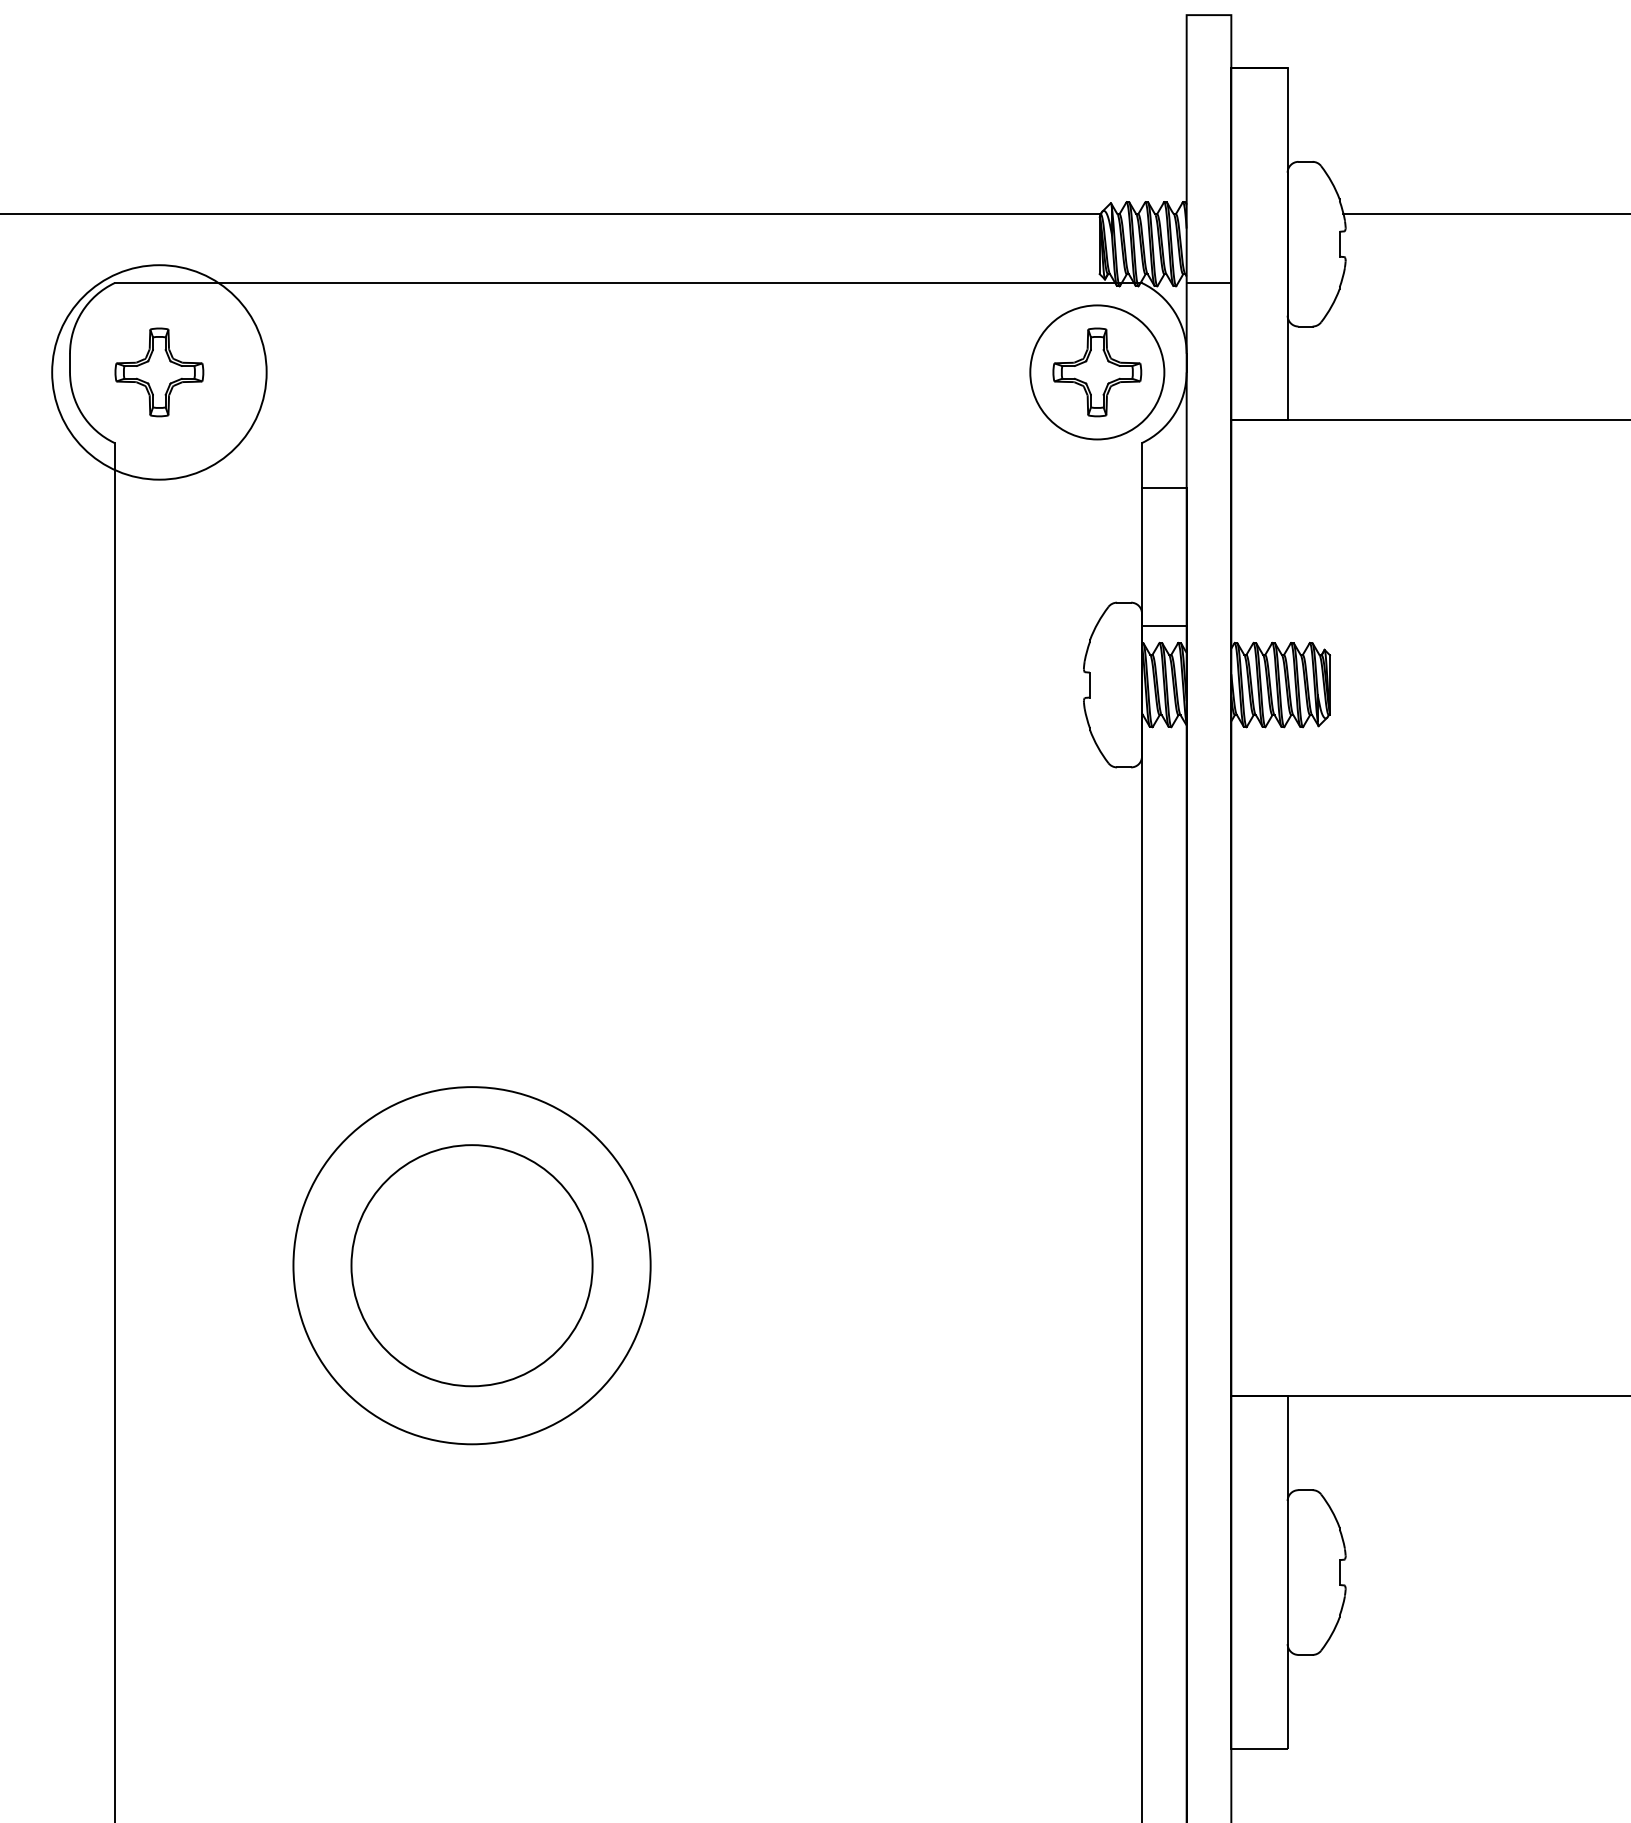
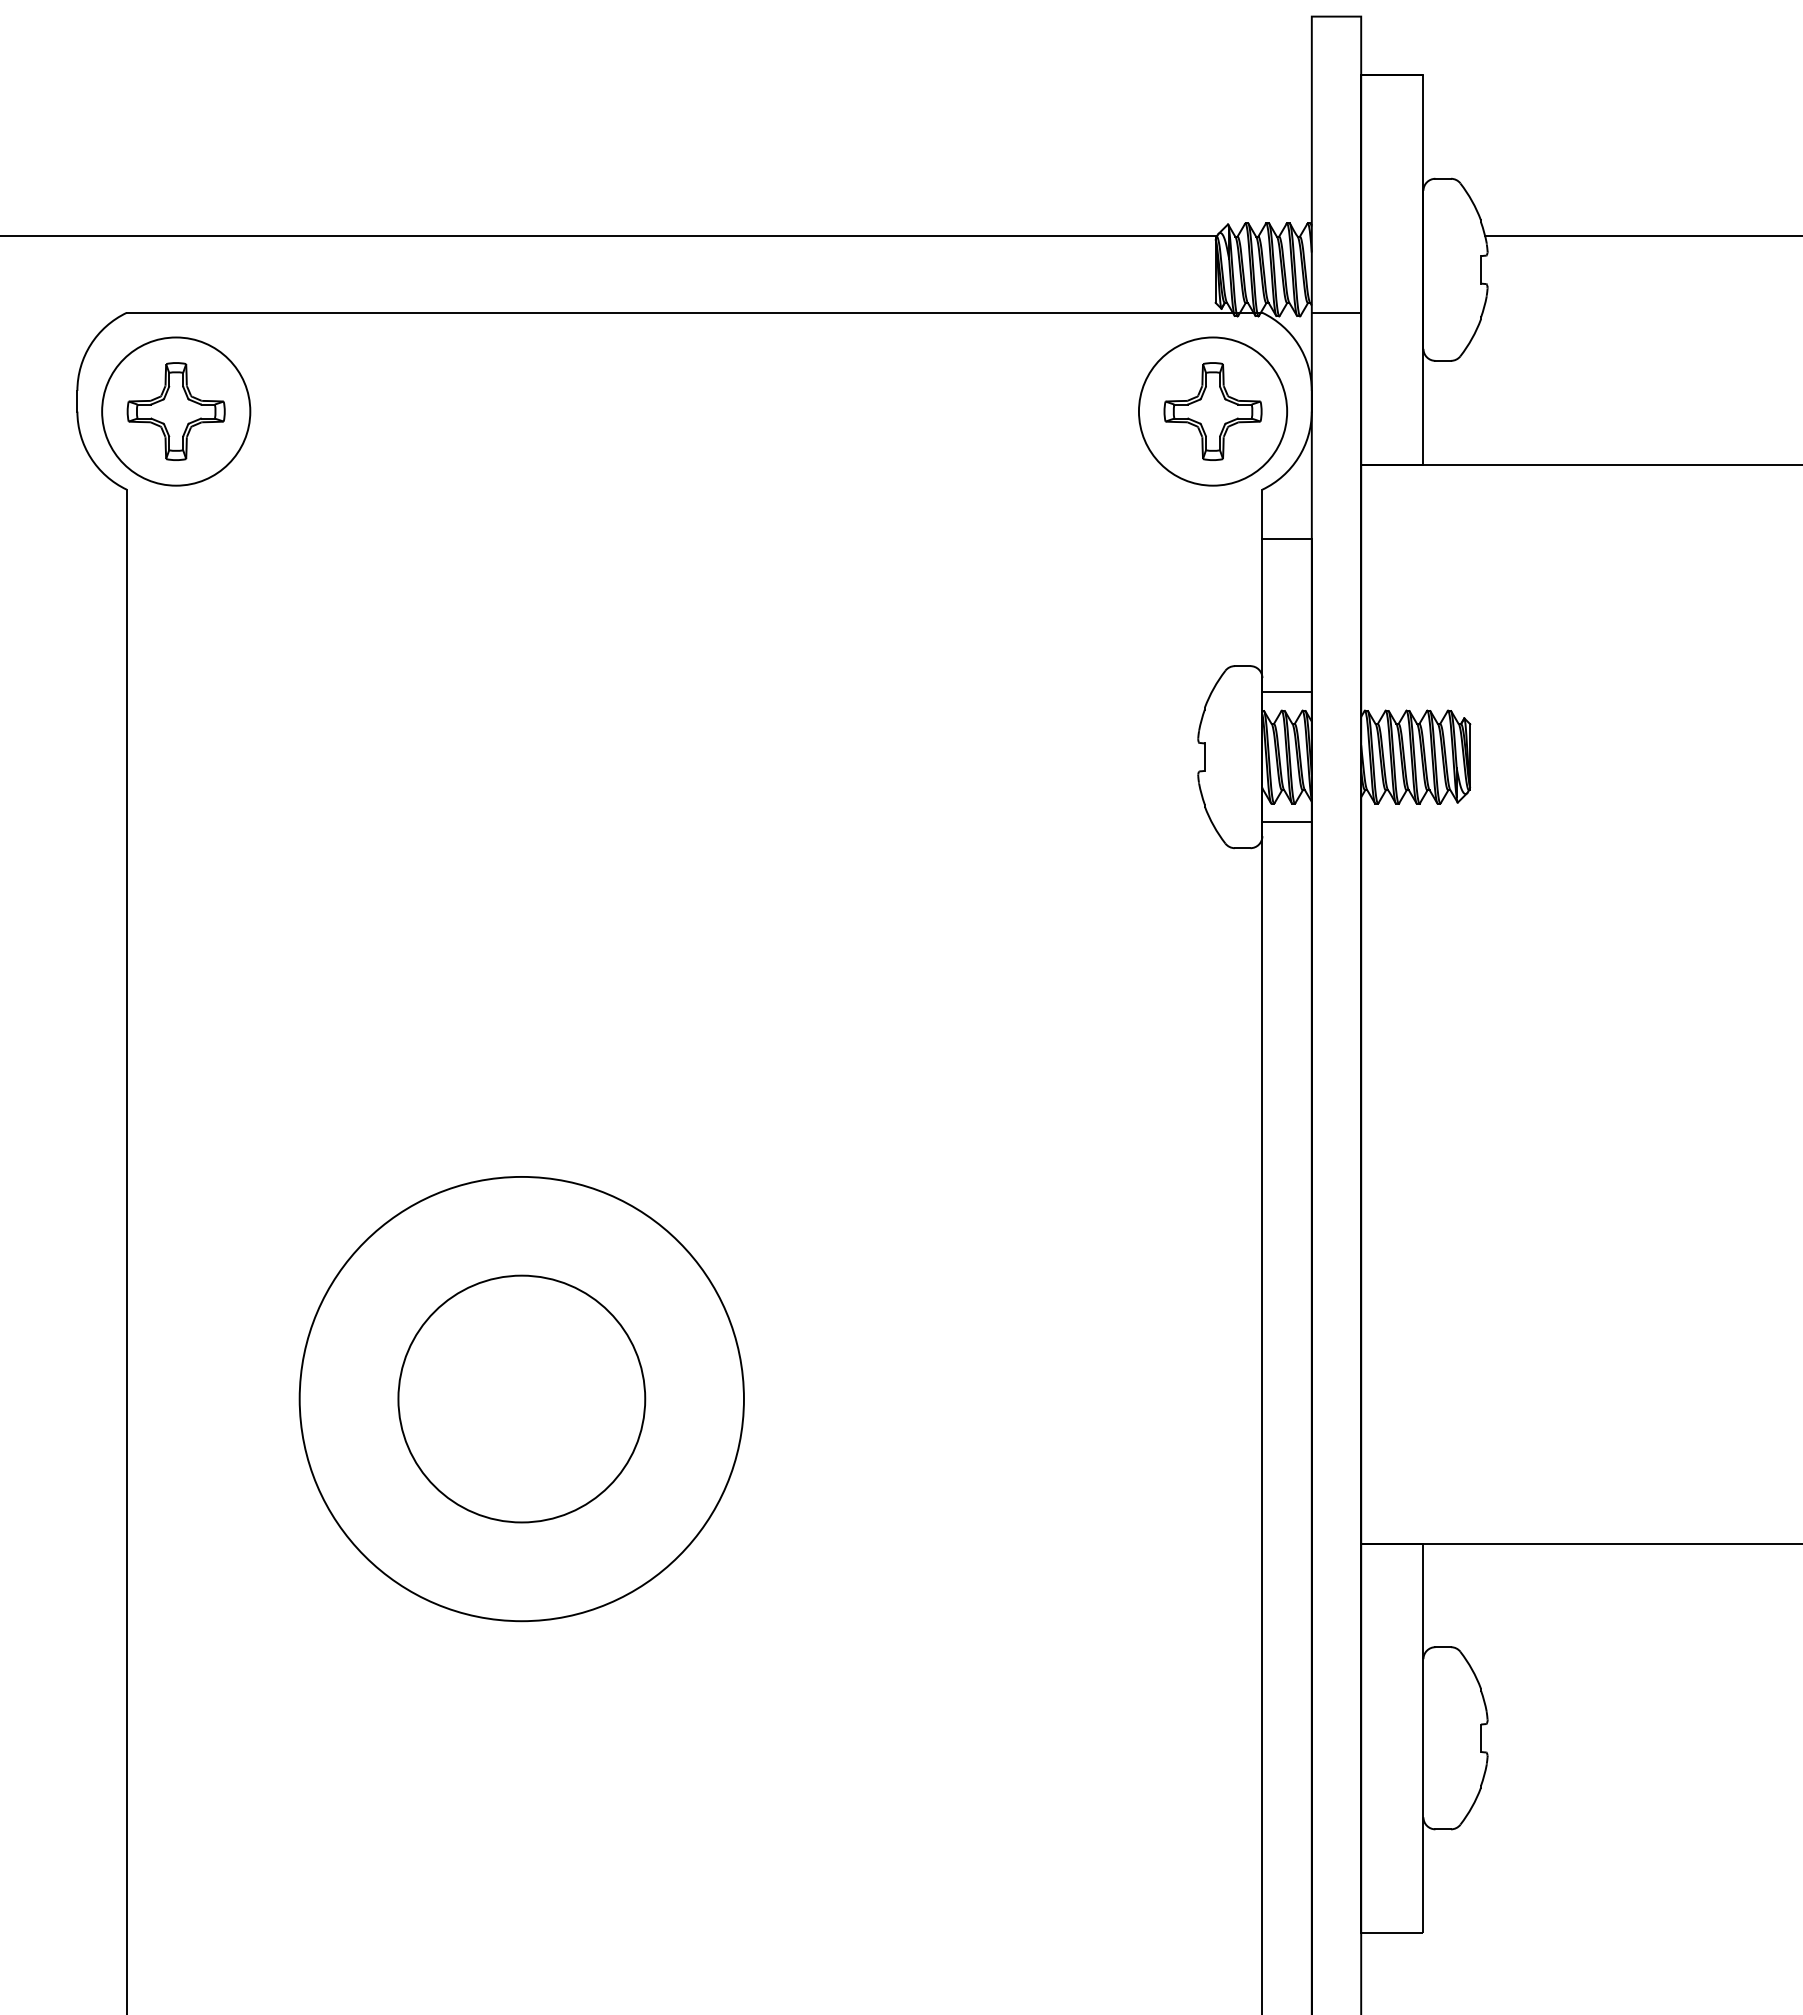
circle: (159, 372) -> (176, 411), size x0.62
line: (1163, 743) -> (1286, 821), added
circle: (471, 1265) -> (521, 1398), size x0.62
circle: (471, 1265) -> (521, 1398), size x1.67

